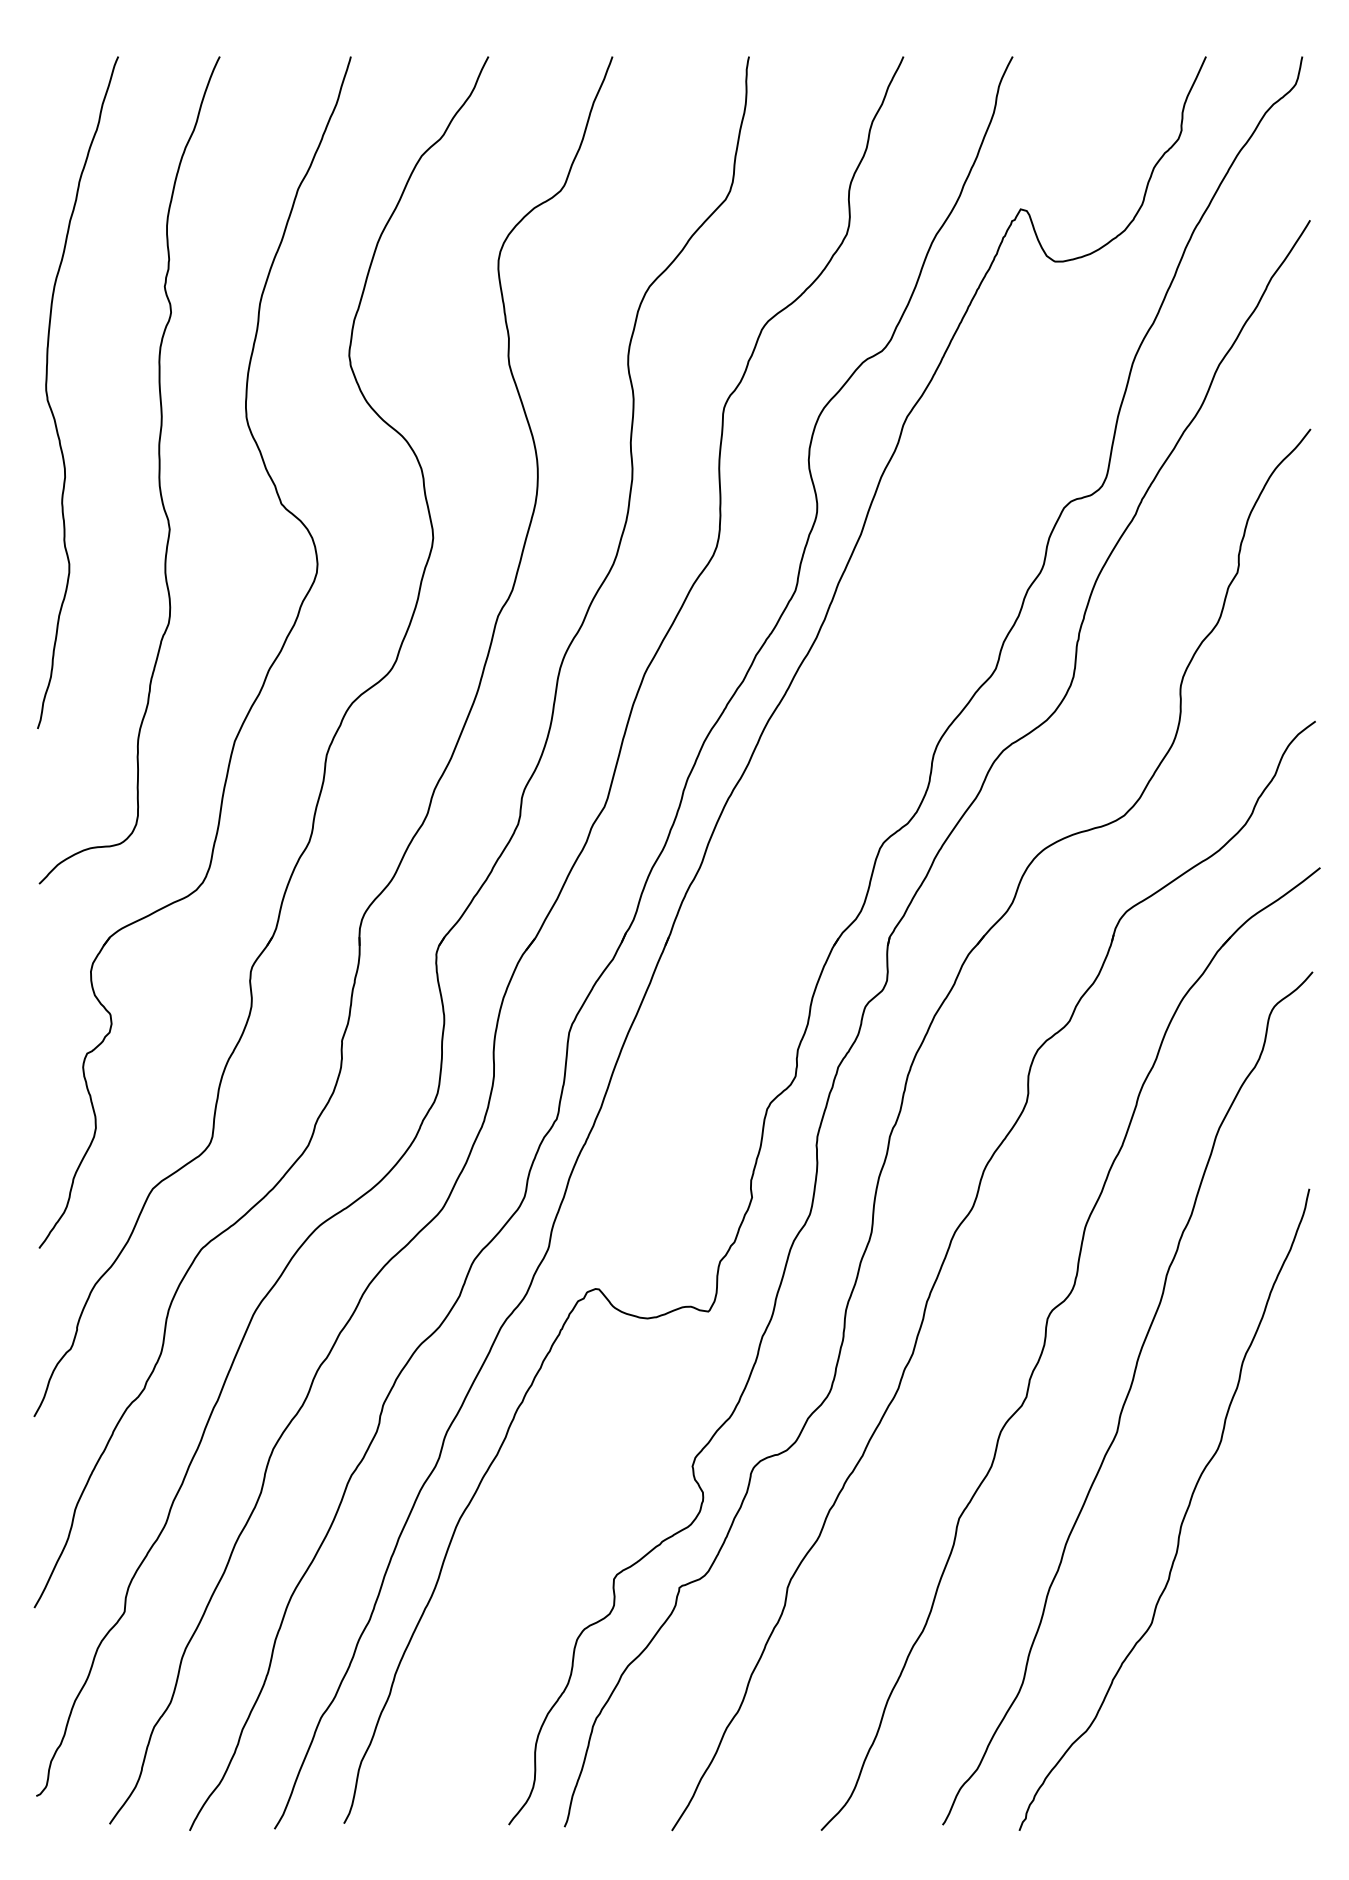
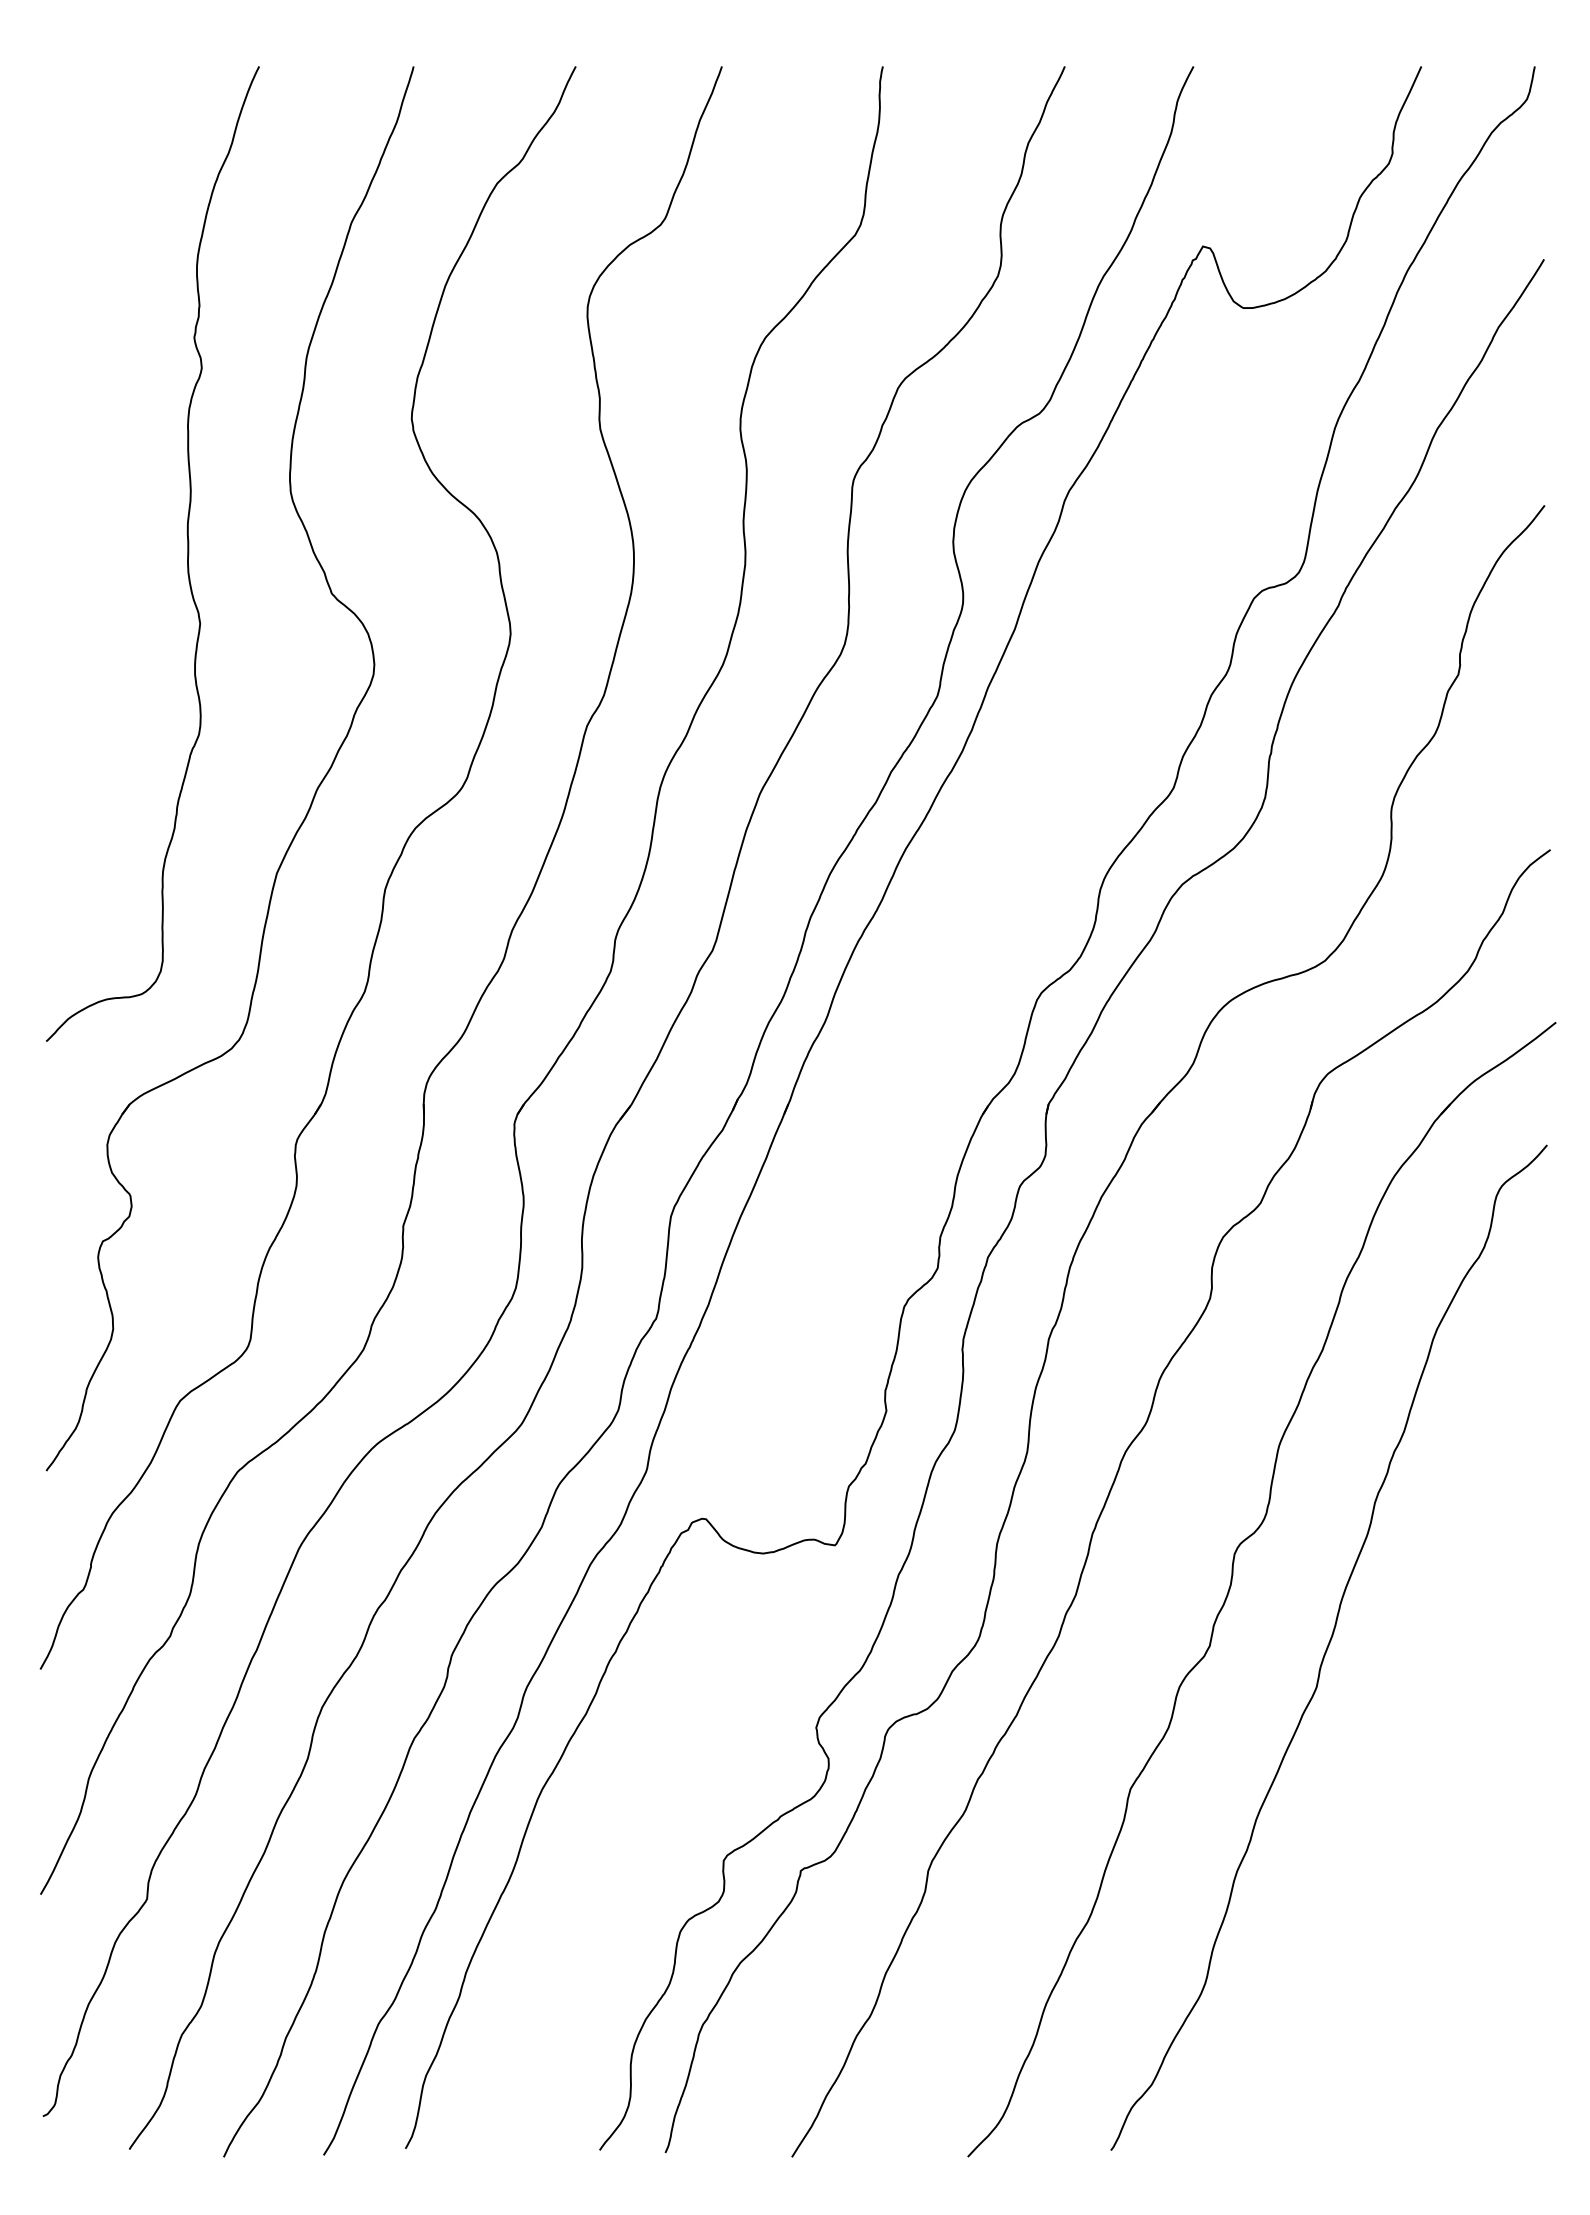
curve: (48, 399) -> (57, 470), removed
curve: (1184, 1515) -> (1395, 1785), removed

